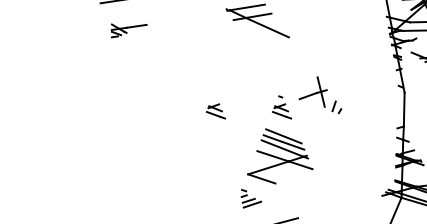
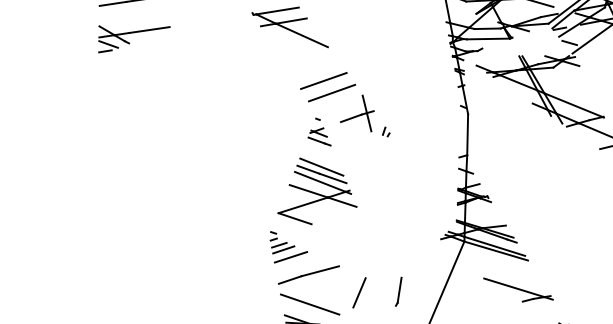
part: (129, 31) -> (134, 39), size x1.67
line: (285, 64) -> (323, 80), added
line: (291, 74) -> (331, 92), added
part: (337, 106) -> (386, 131), size x0.62
part: (215, 111) -> (239, 136), removed
line: (258, 210) -> (290, 257), added

